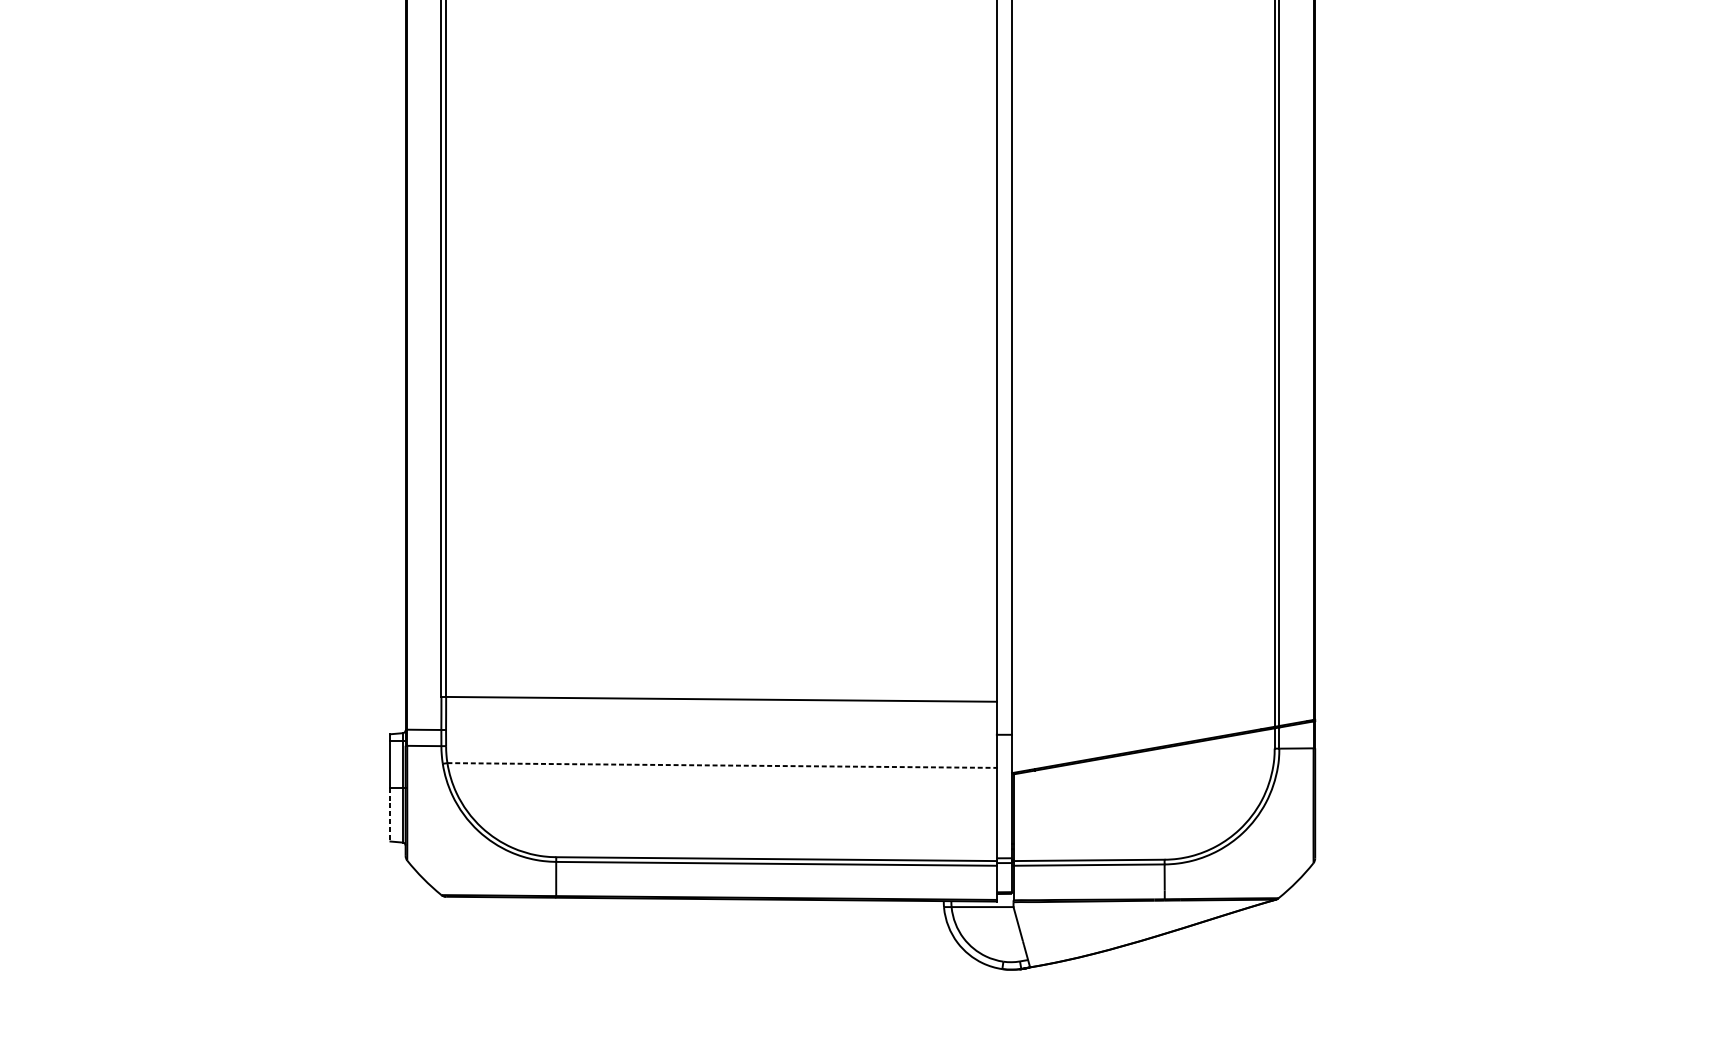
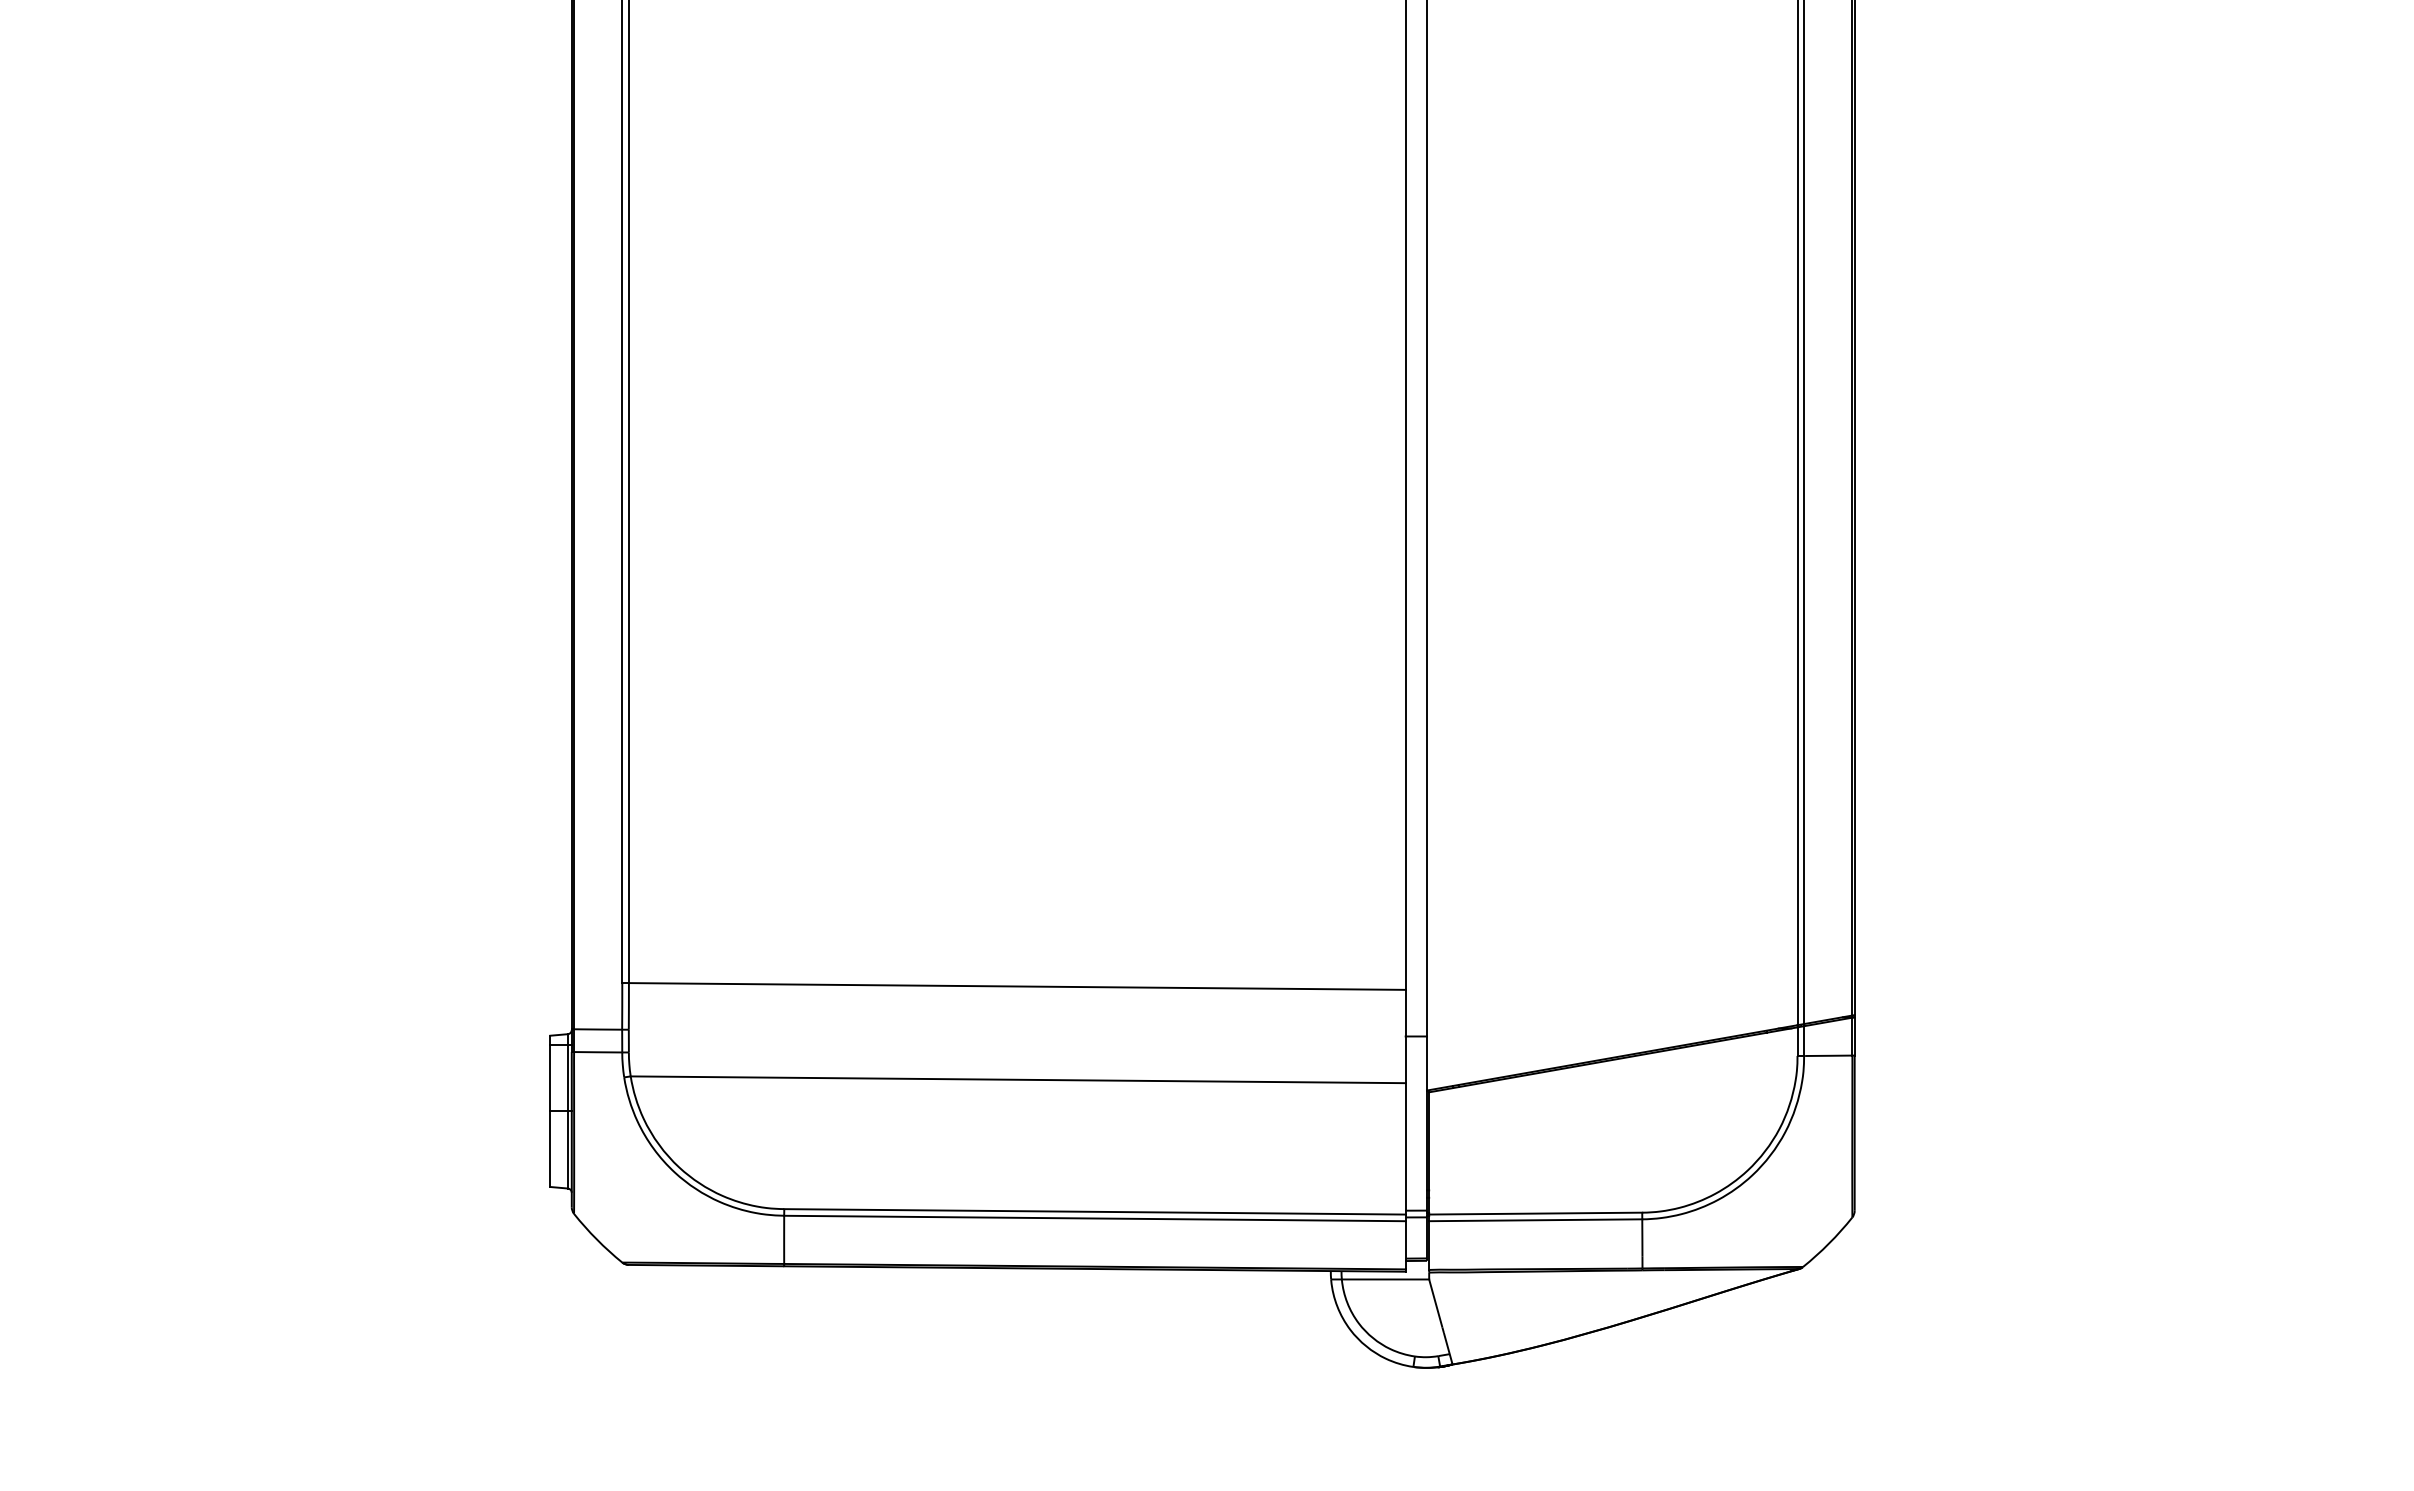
line: (722, 765) -> (1018, 1079), dashed -> solid
line: (390, 814) -> (550, 1149), dashed -> solid

